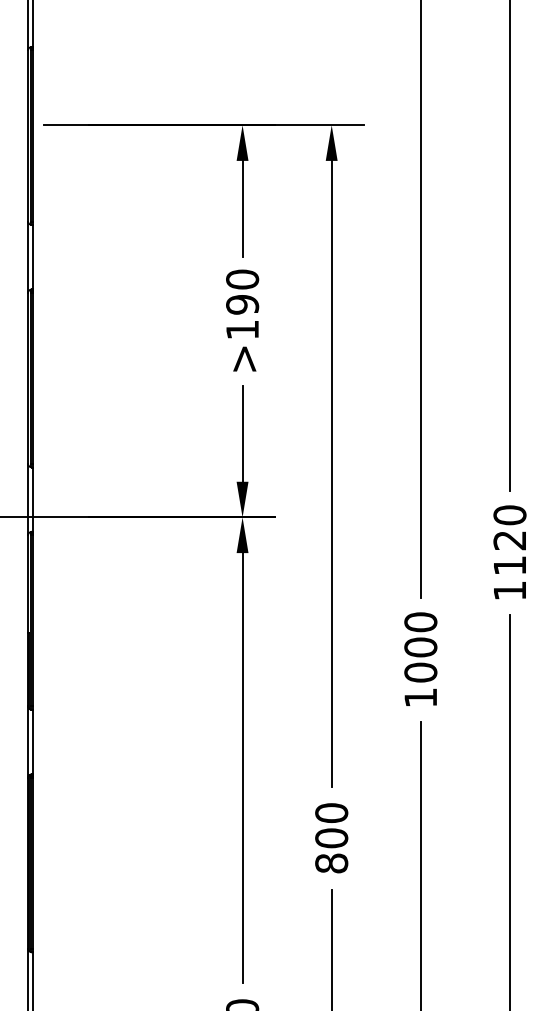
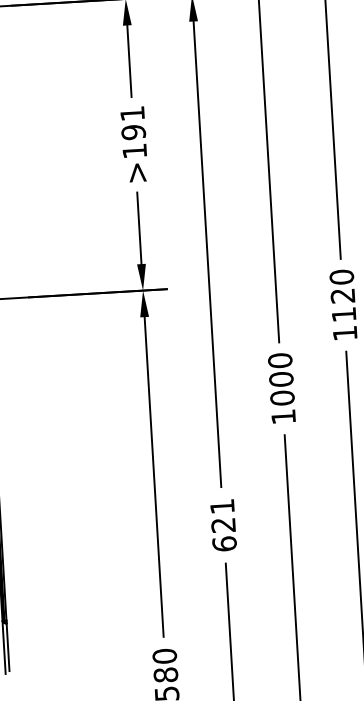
text: (242, 279) -> (132, 113), >190 -> >191
text: (331, 838) -> (223, 525), 800 -> 621

